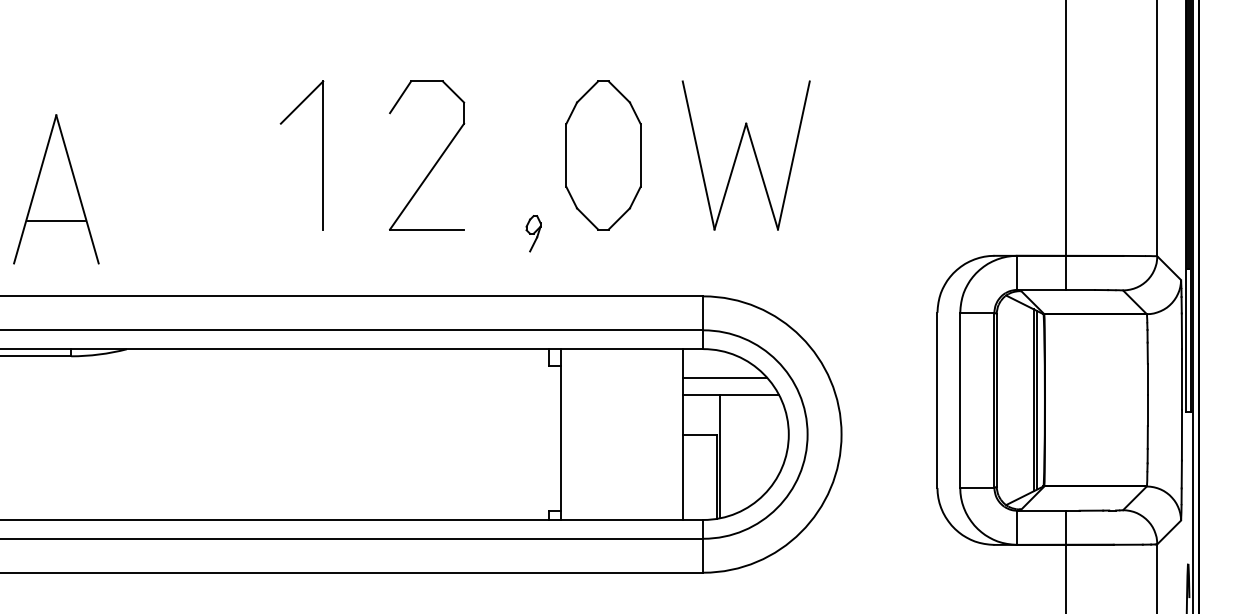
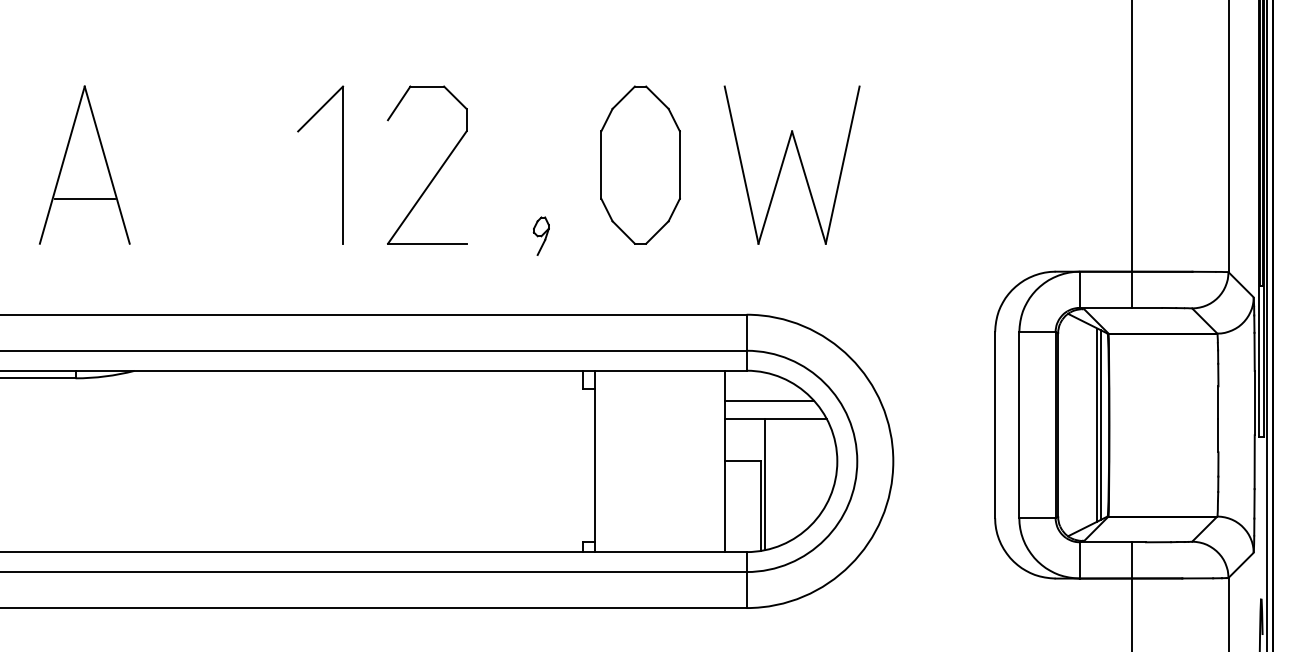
part: (435, 162) -> (436, 172), moved
part: (56, 188) -> (84, 164), moved
part: (532, 233) -> (540, 235), moved

